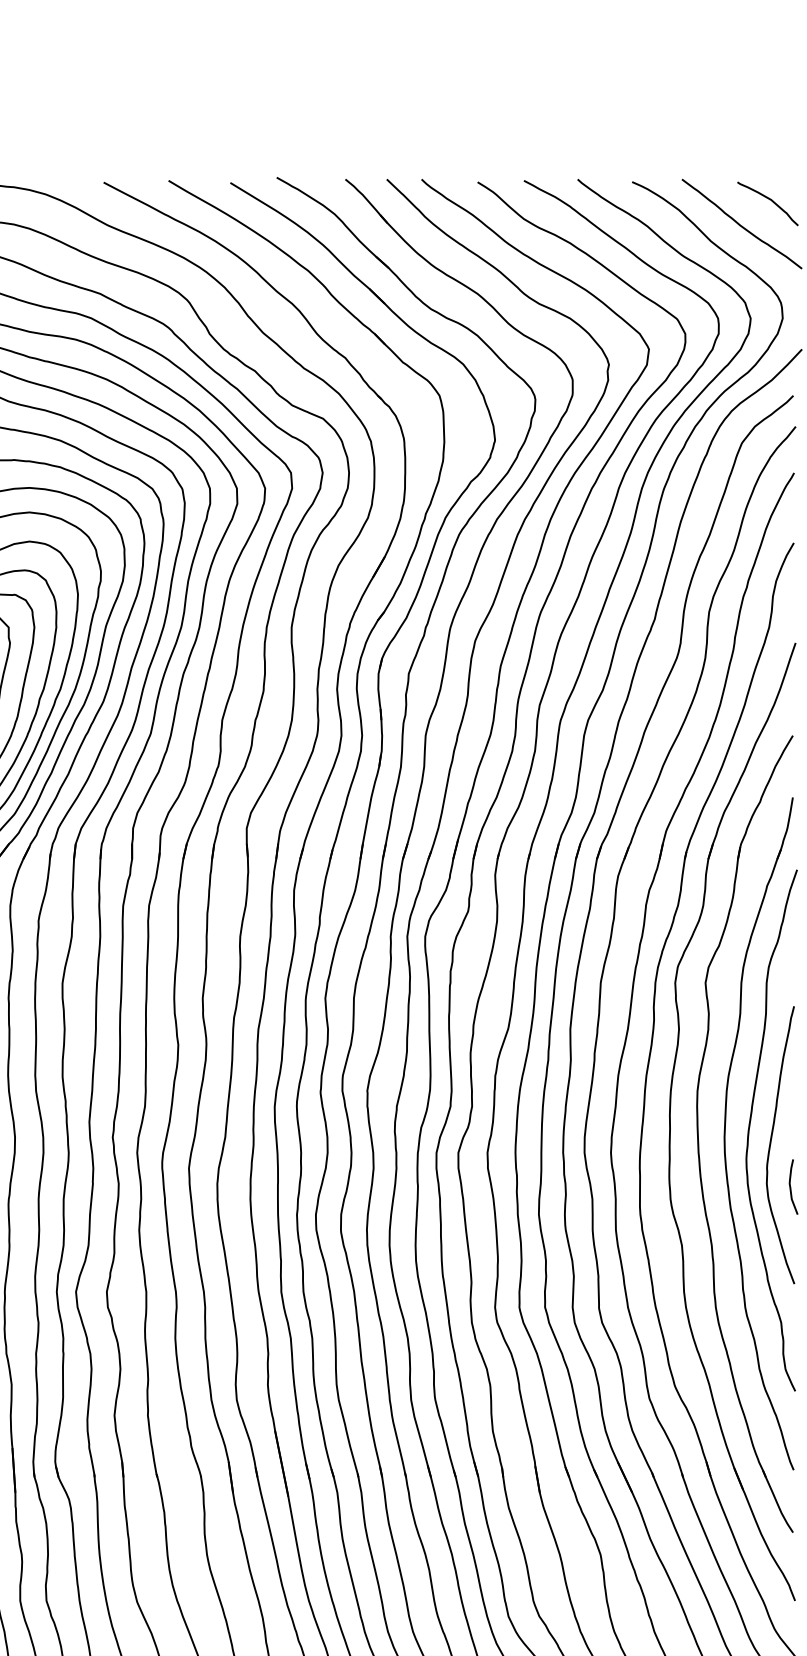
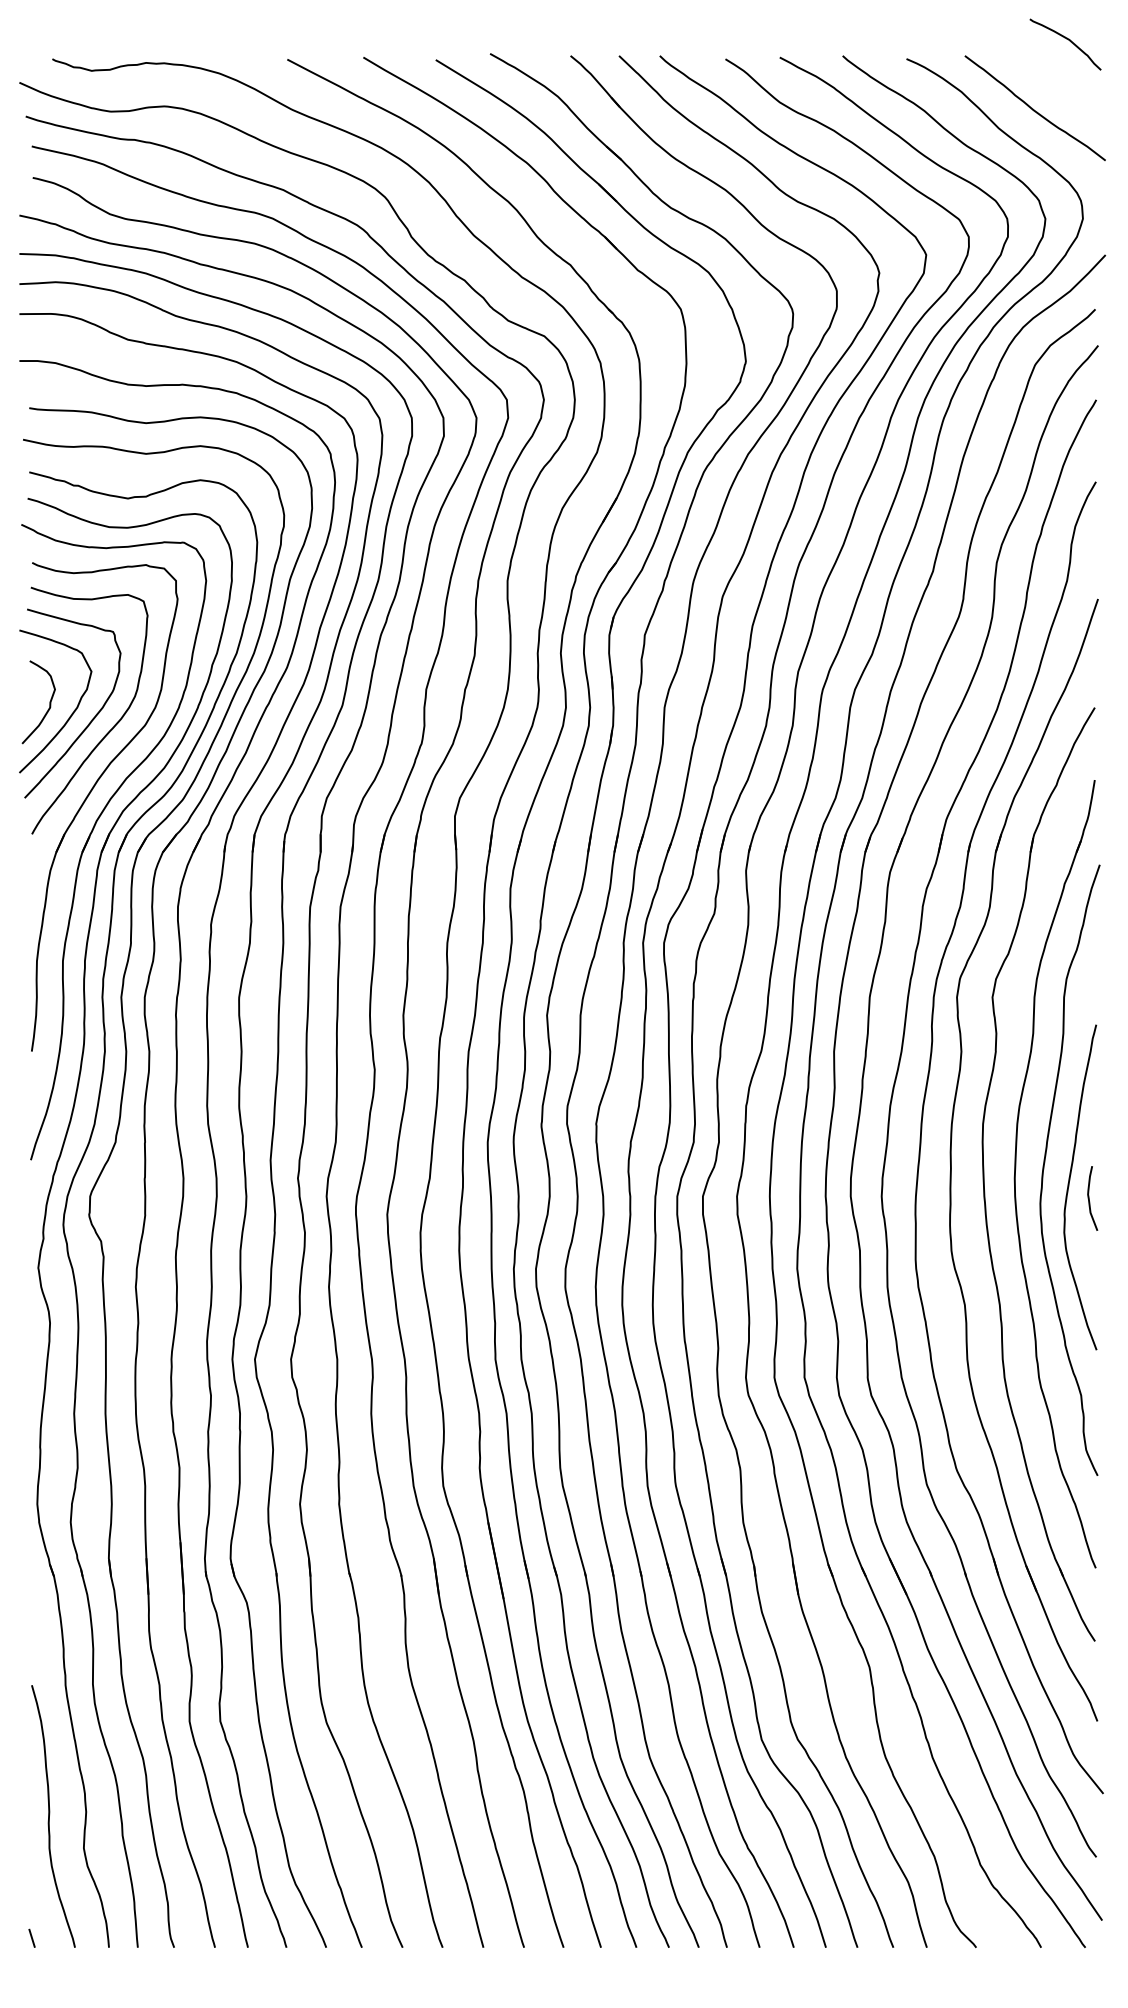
curve: (770, 200) -> (1068, 40), moved
curve: (790, 1187) -> (1089, 1198), moved

